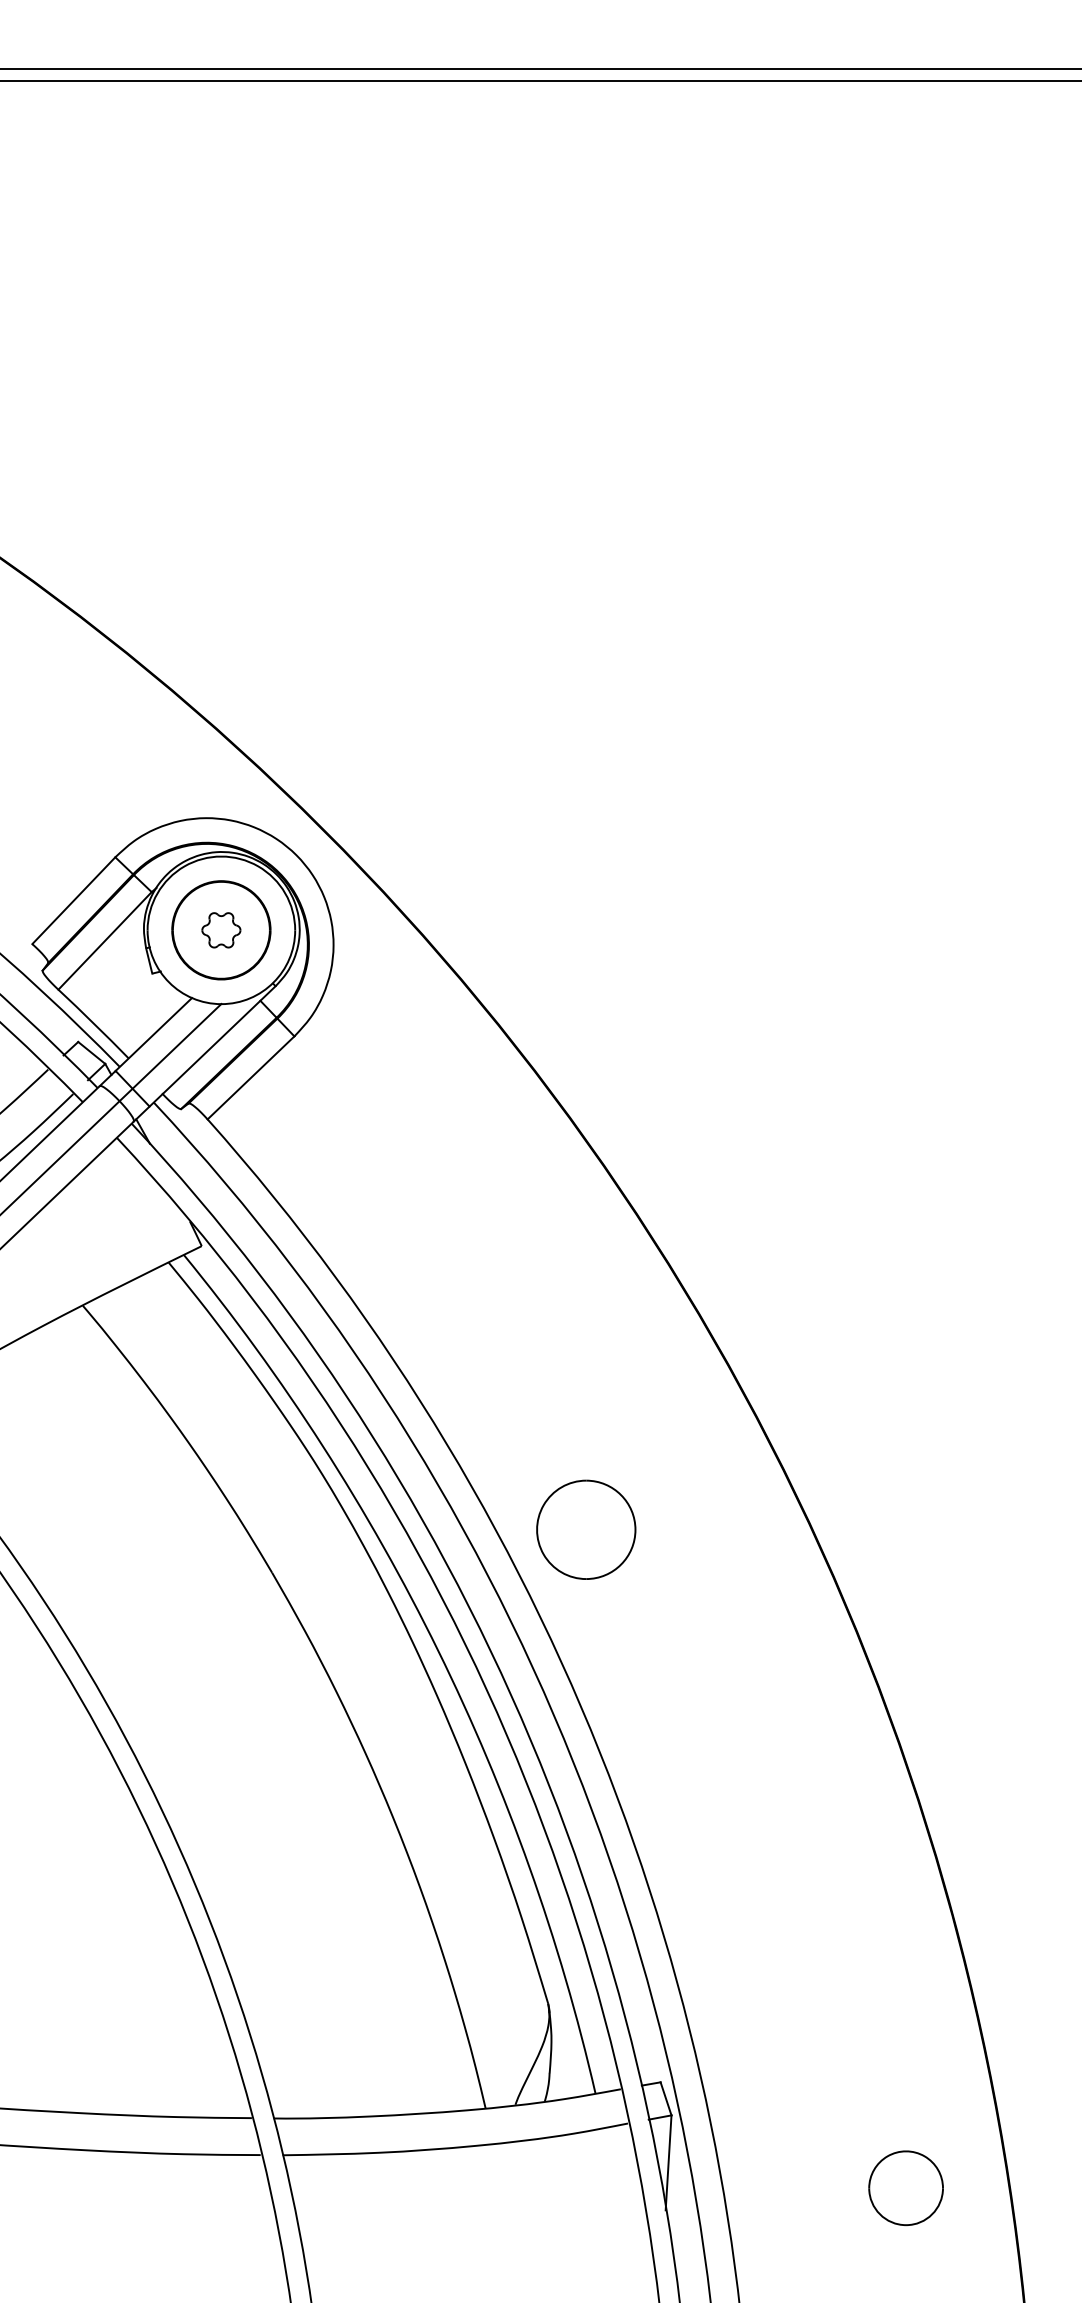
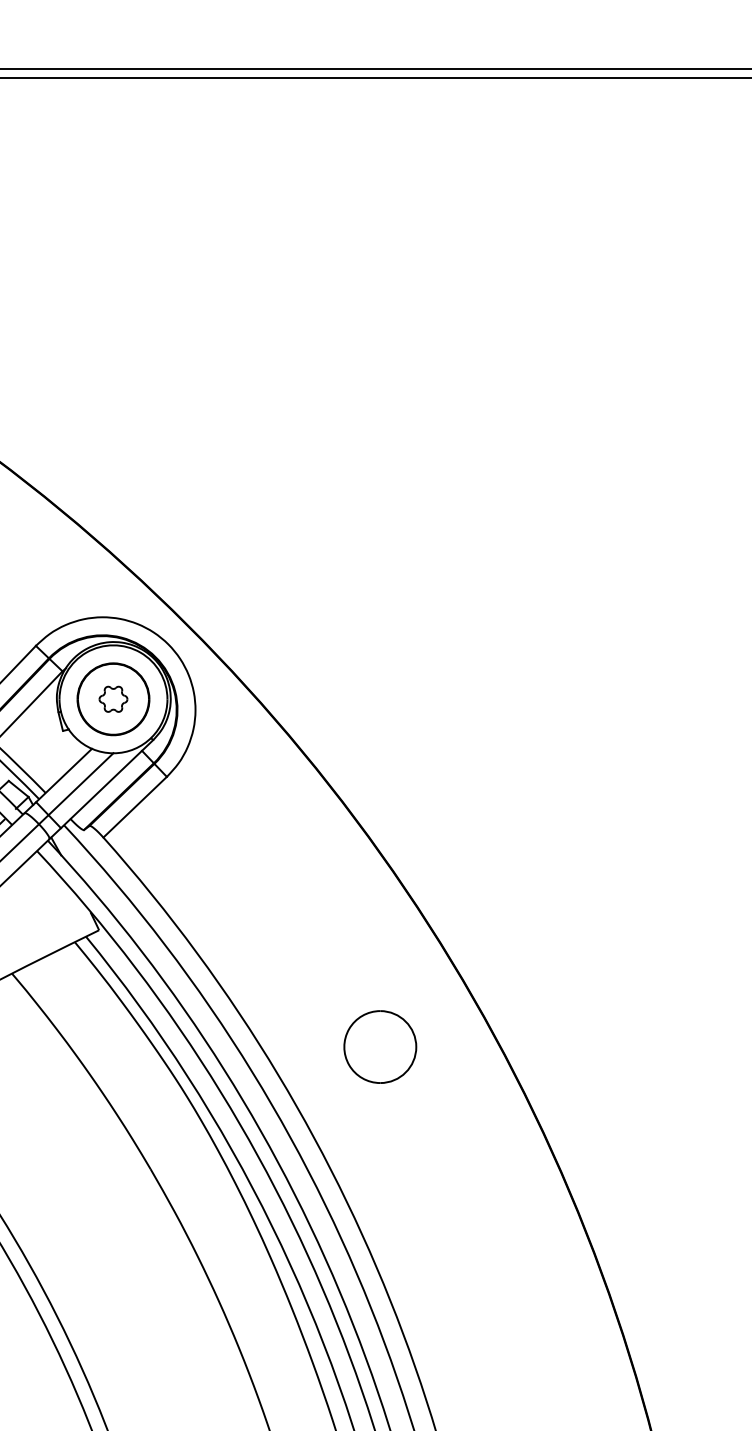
part: (586, 1529) -> (380, 1046), moved

